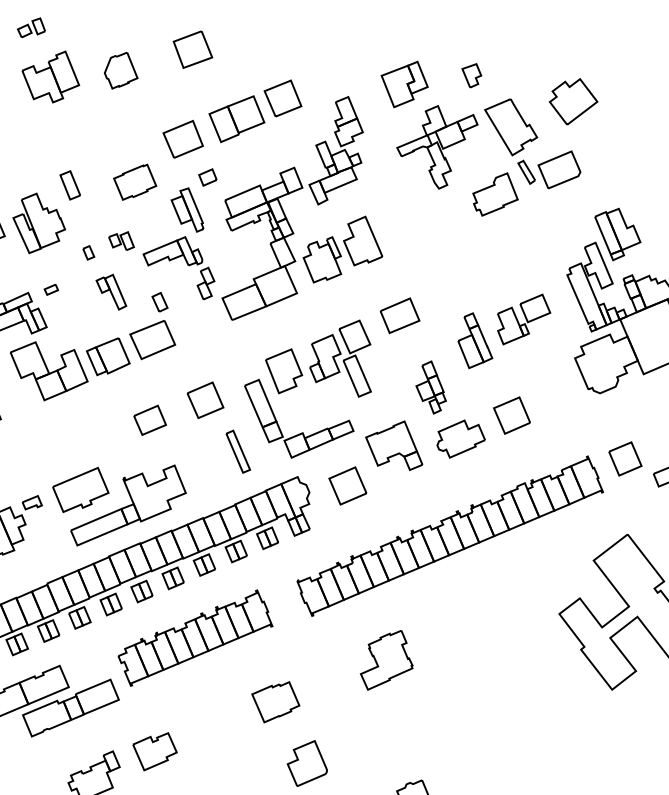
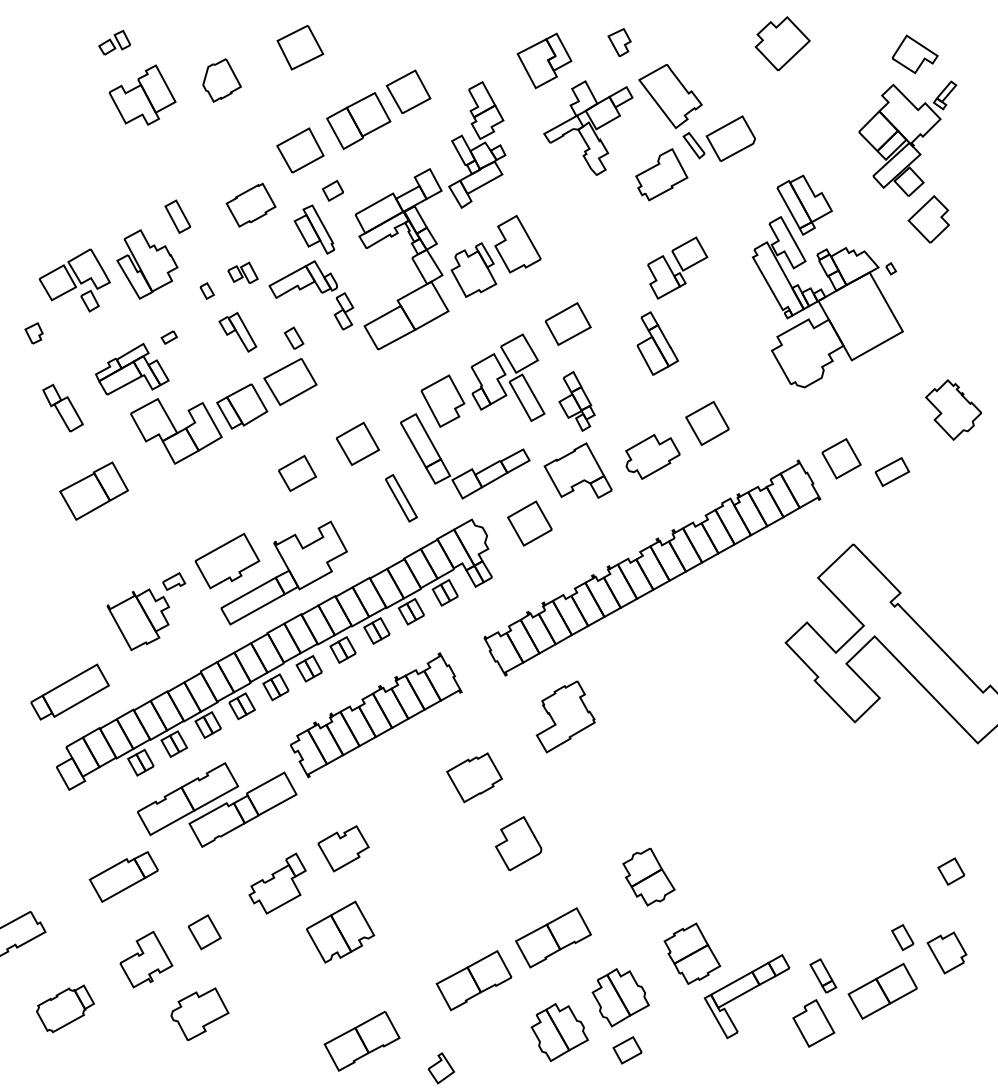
part: (573, 101) -> (782, 43), moved
part: (523, 319) -> (677, 267), moved
part: (431, 387) -> (576, 401), moved
part: (387, 660) -> (565, 716), moved

